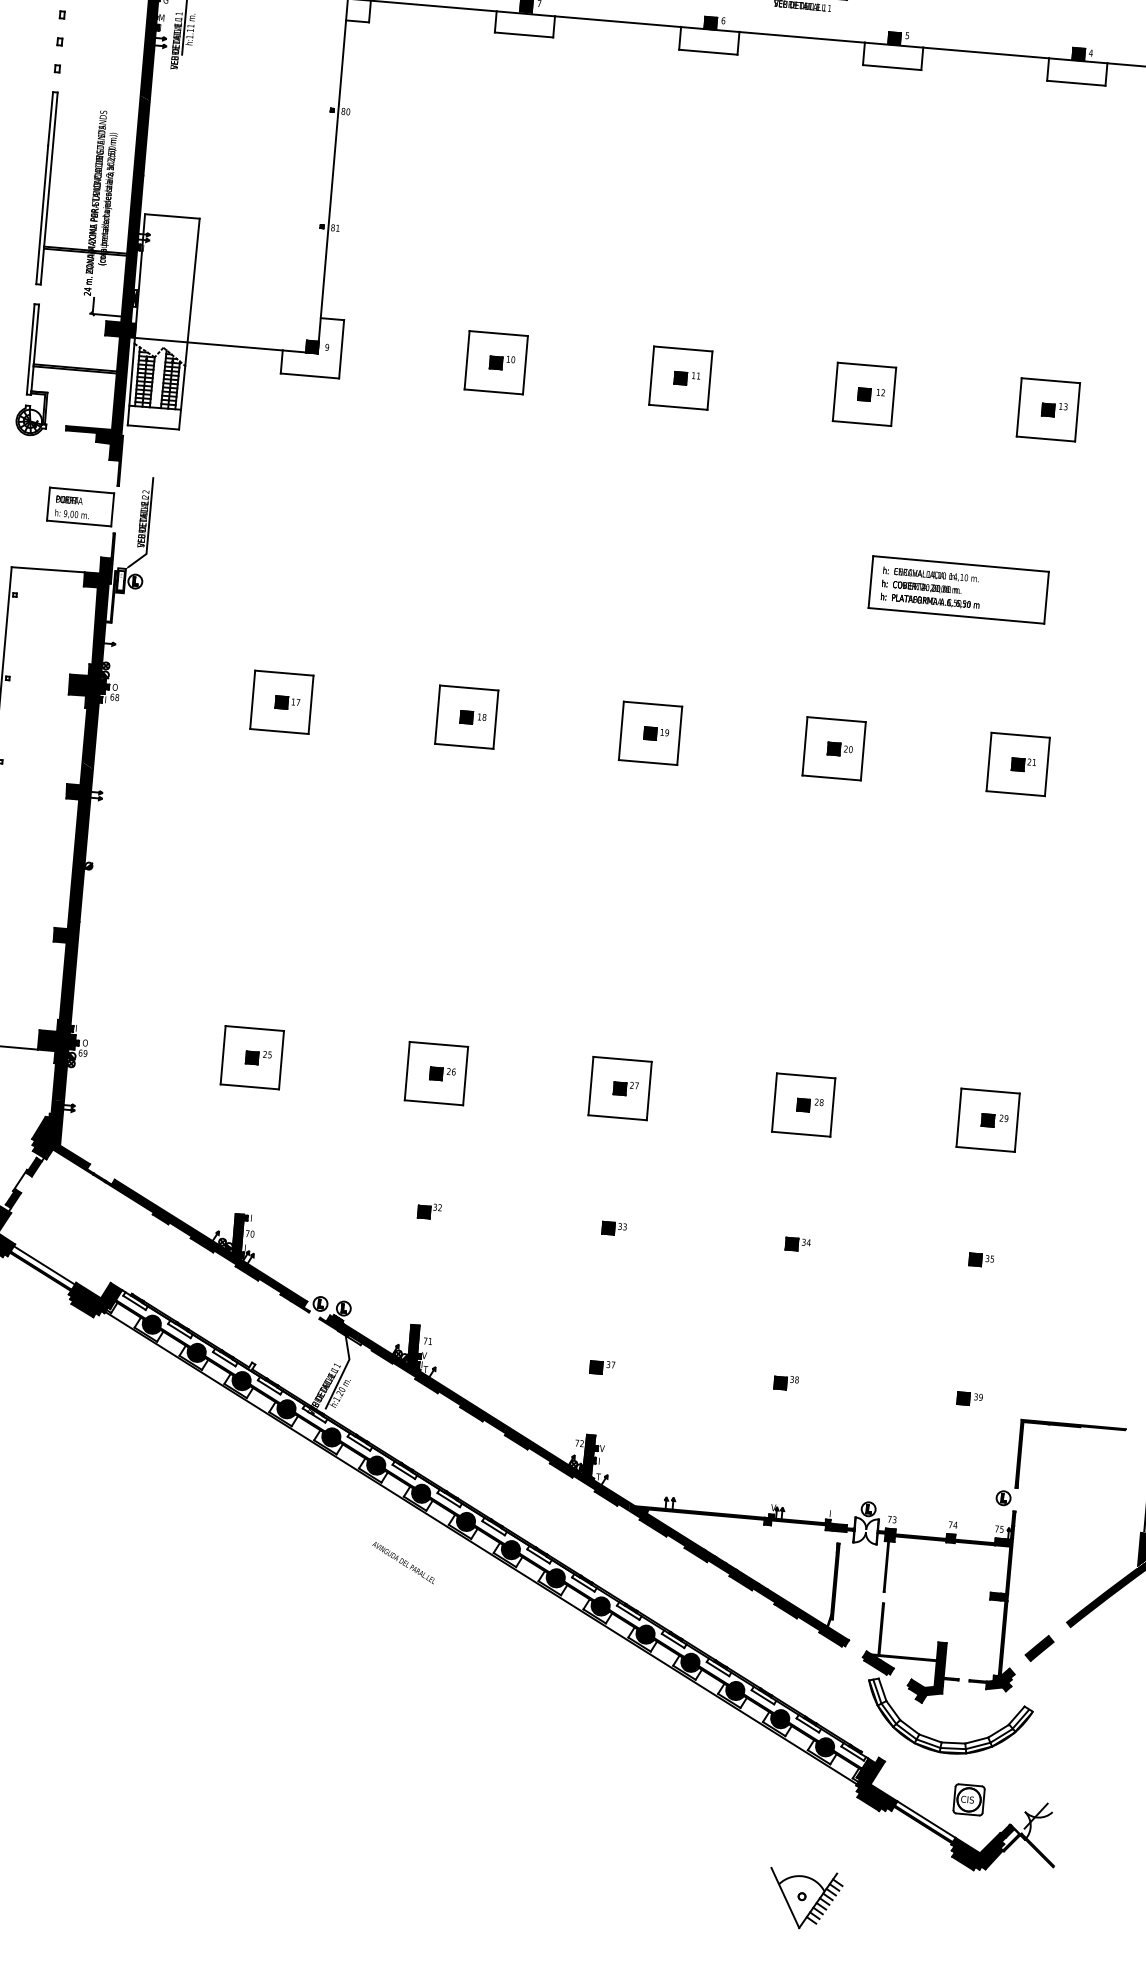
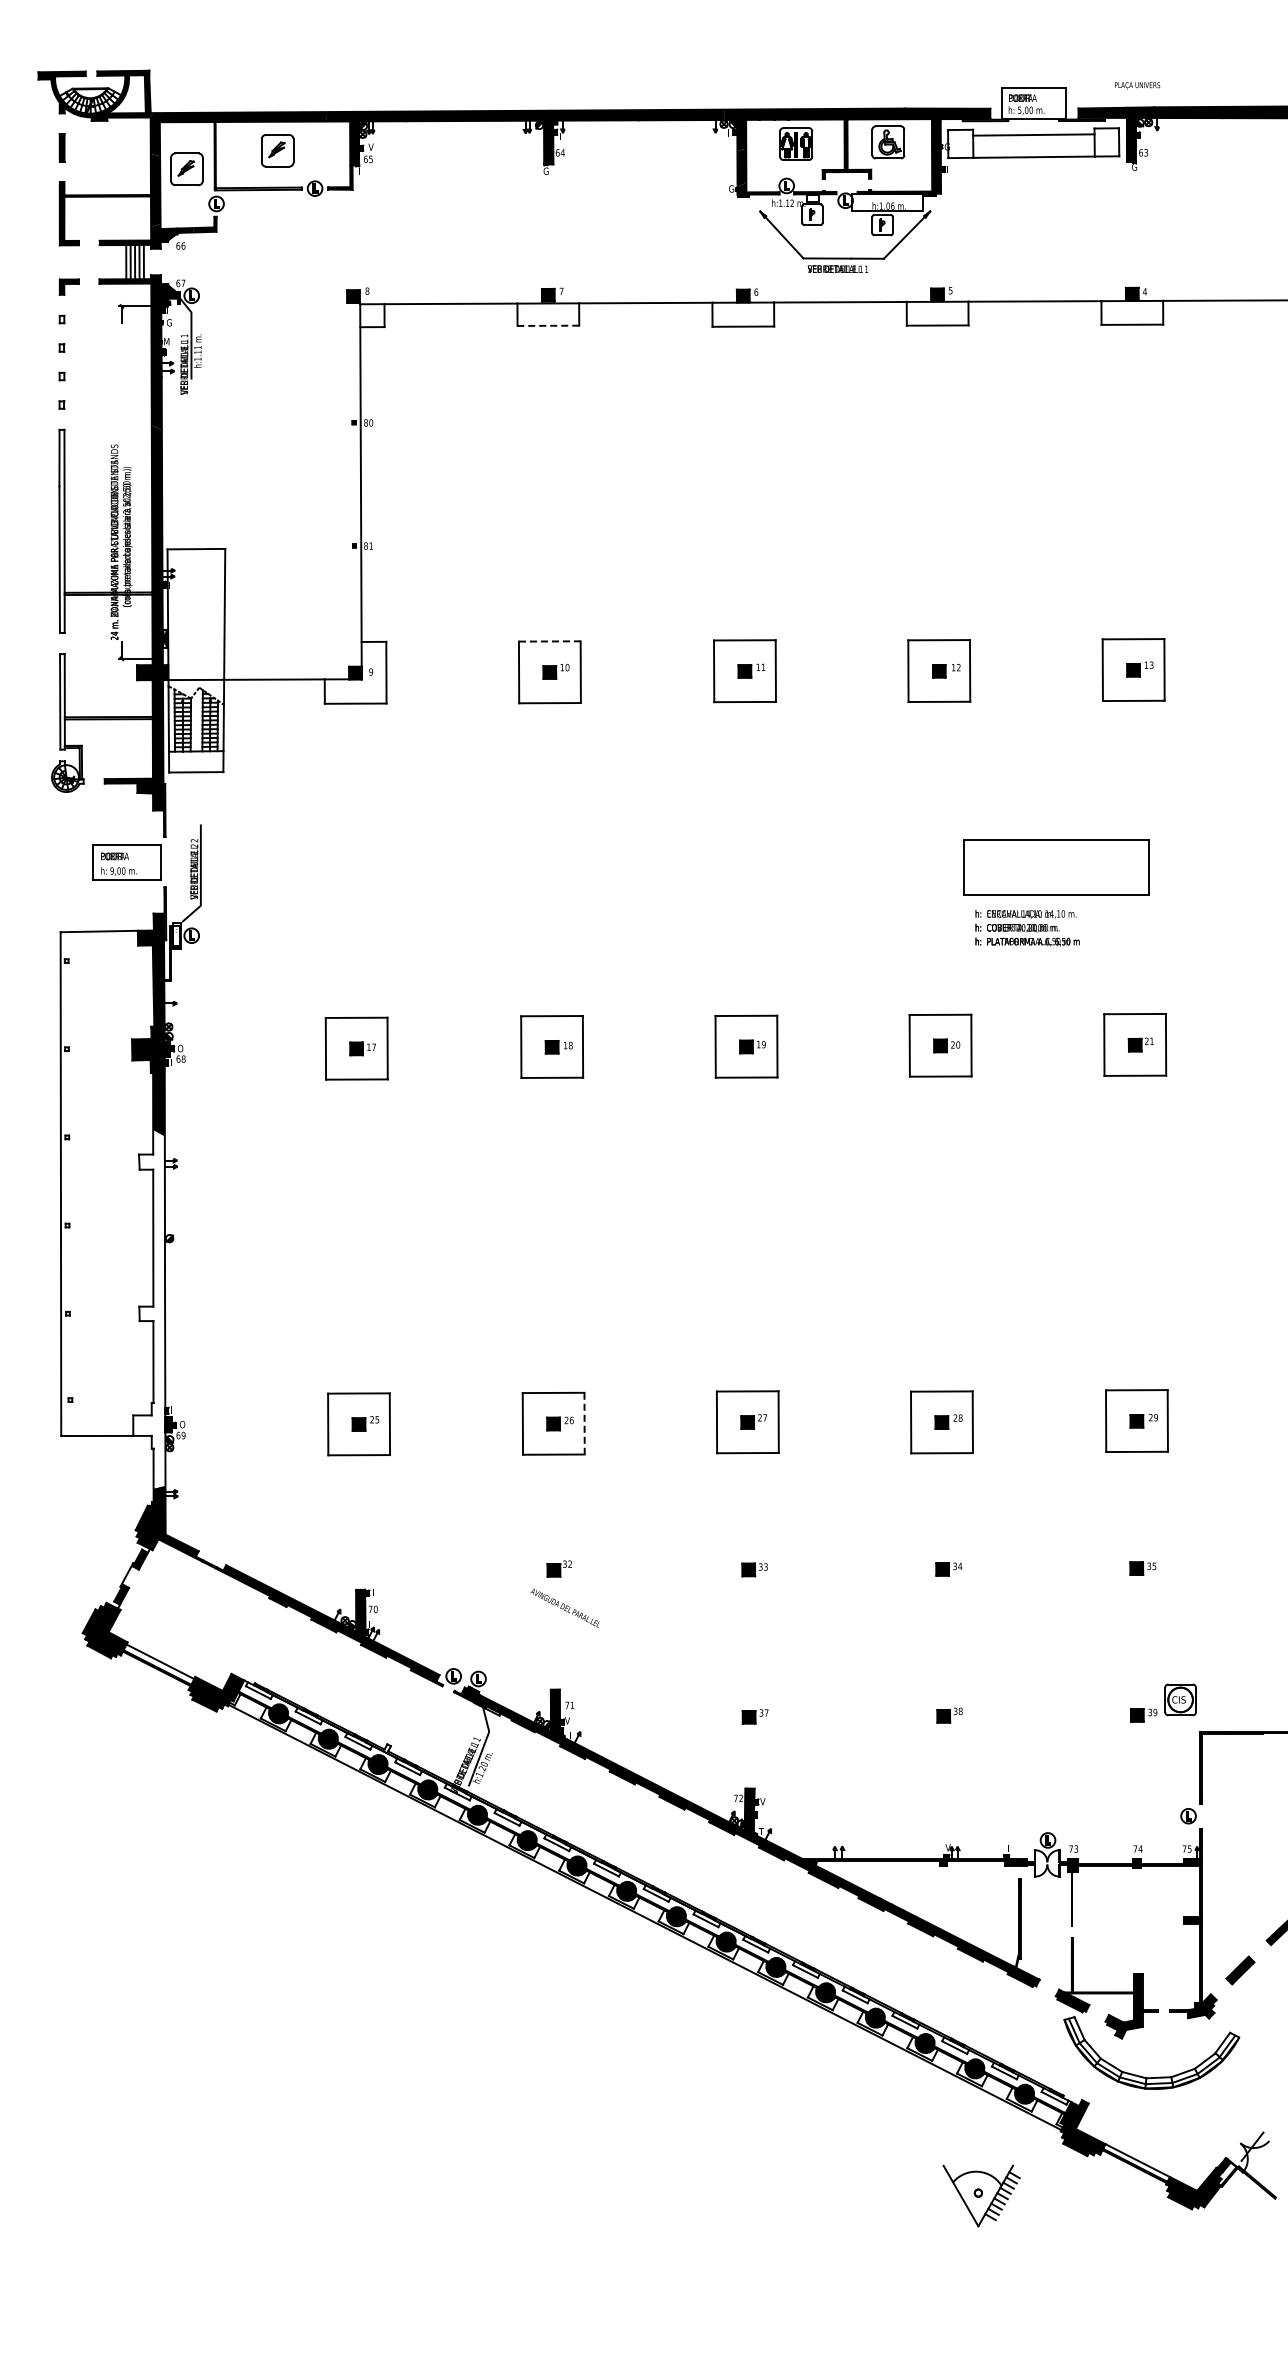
line: (524, 34) -> (548, 325), solid -> dashed
line: (498, 333) -> (549, 641), solid -> dashed
text: (931, 588) -> (1027, 928), moved
fill: (66, 931) -> (152, 1309), removed
line: (465, 1075) -> (584, 1423), solid -> dashed
text: (403, 1562) -> (564, 1607), moved
part: (969, 1799) -> (1180, 1699), moved
part: (804, 1899) -> (981, 2195), moved

